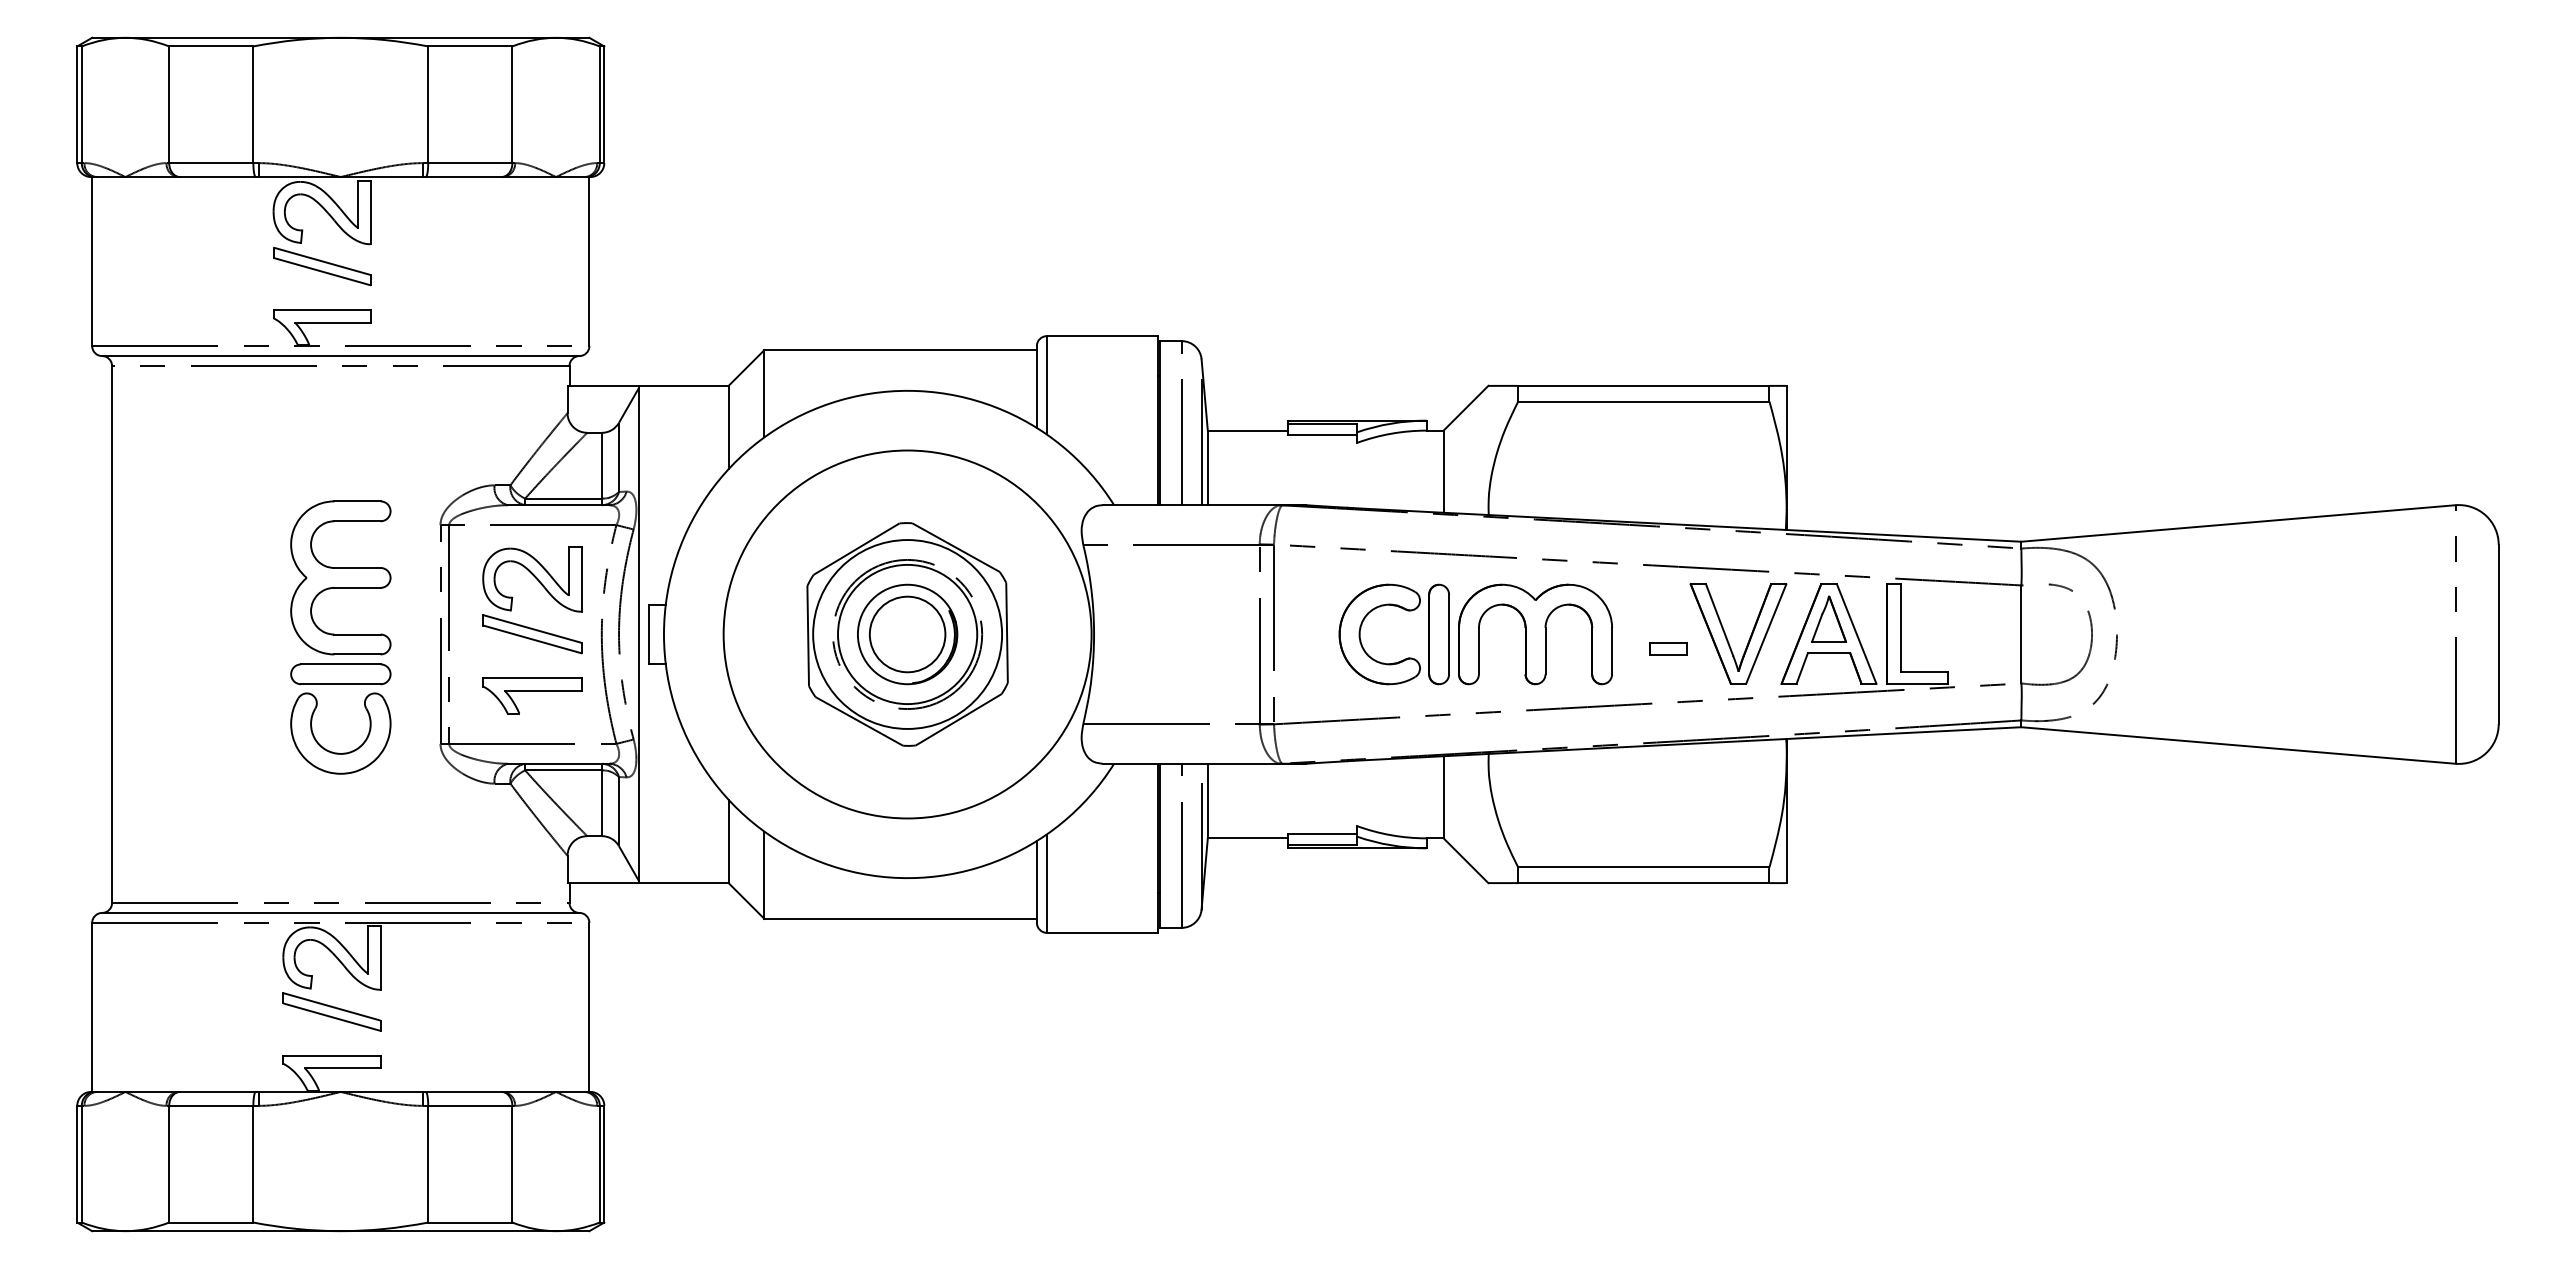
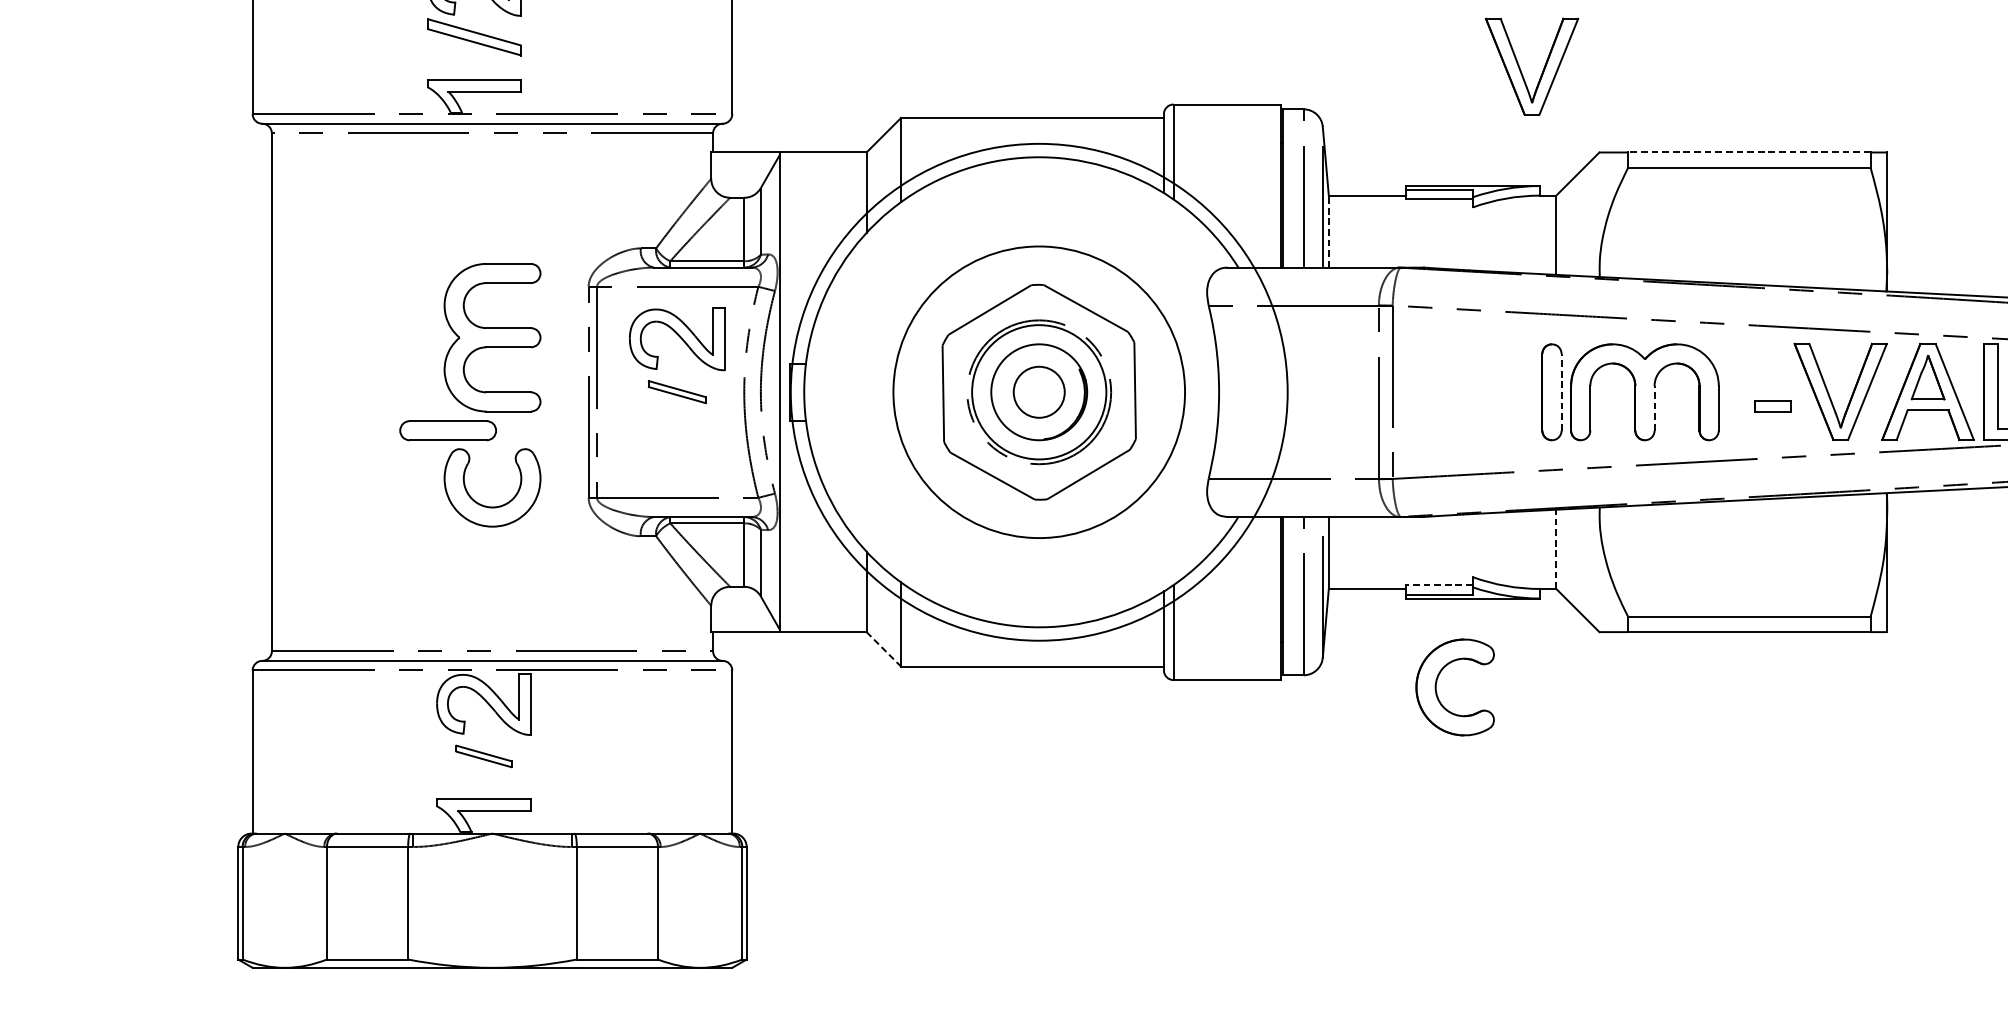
part: (1407, 300) -> (1521, 70), added
line: (1643, 385) -> (1749, 152), solid -> dashed
line: (1207, 467) -> (1328, 231), solid -> dashed
part: (1361, 628) -> (1437, 681), moved
part: (532, 634) -> (677, 392), size x0.6
circle: (907, 634) -> (1039, 392), size x0.7
circle: (907, 634) -> (1039, 392), size x1.4
circle: (907, 634) -> (1039, 392), size x1.6
line: (1449, 634) -> (1561, 392), solid -> dashed
line: (1545, 650) -> (1654, 407), solid -> dashed
part: (340, 674) -> (447, 430), moved
part: (532, 695) -> (677, 451), removed
line: (1443, 797) -> (1556, 549), solid -> dashed
line: (1322, 834) -> (1439, 585), solid -> dashed
line: (746, 901) -> (883, 649), solid -> dashed
part: (331, 1011) -> (483, 755), size x0.6

